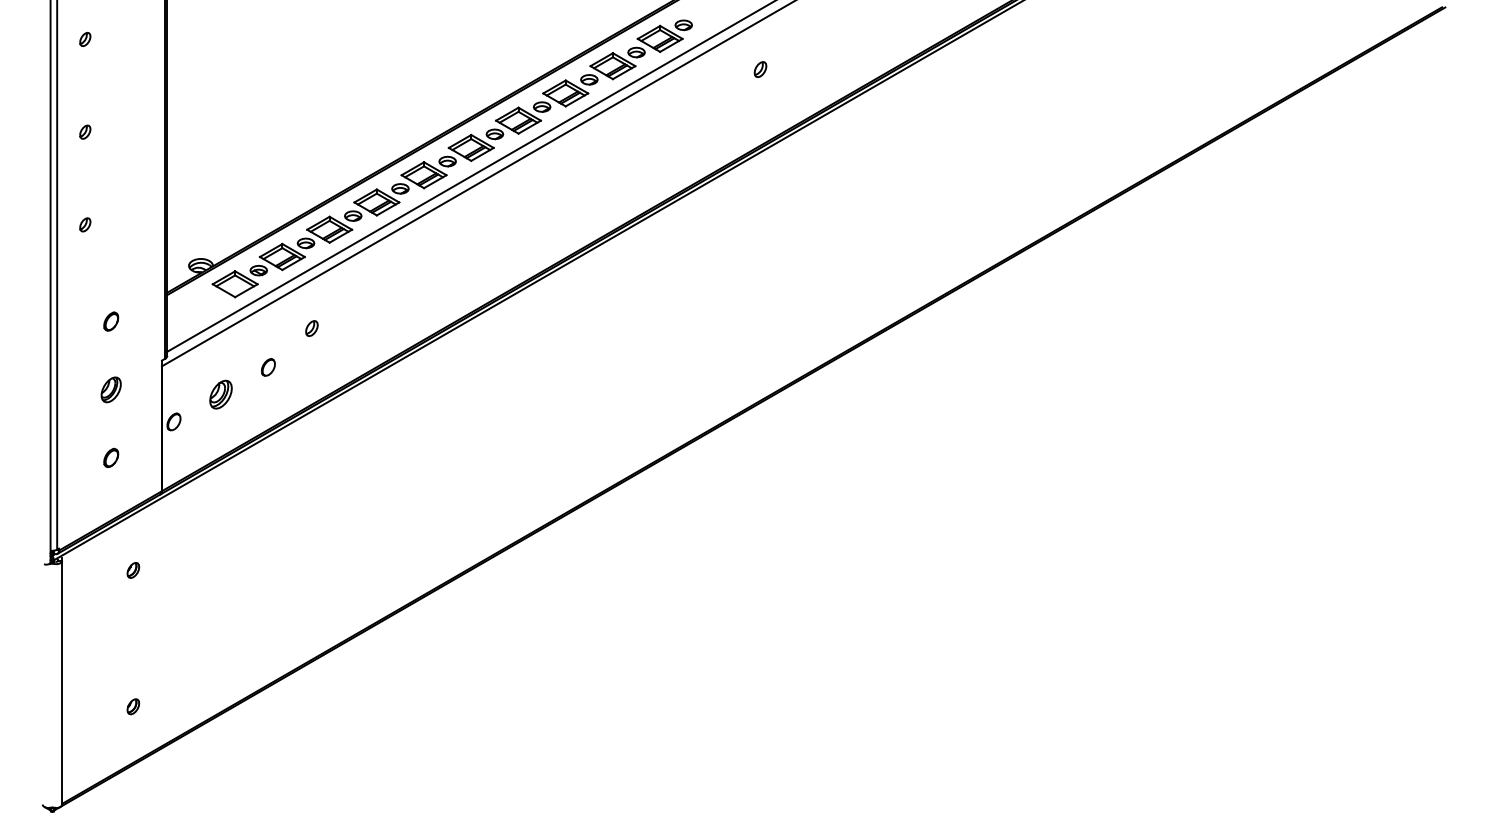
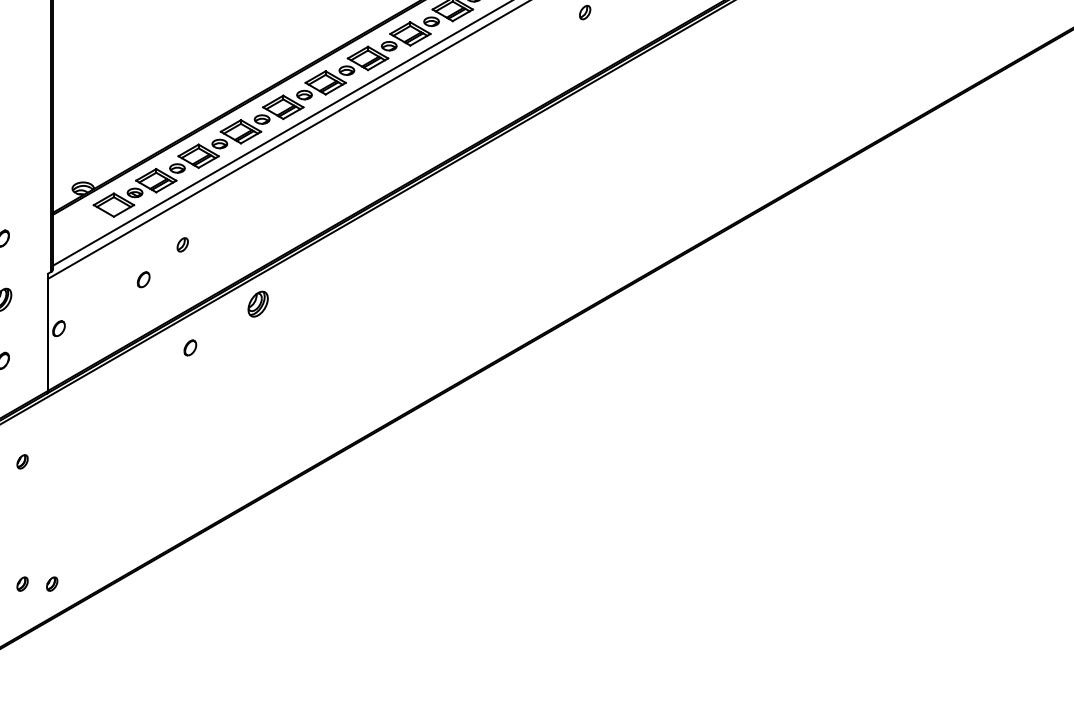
part: (220, 394) -> (257, 304), moved
part: (320, 443) -> (190, 347), added
part: (166, 706) -> (52, 583), added

